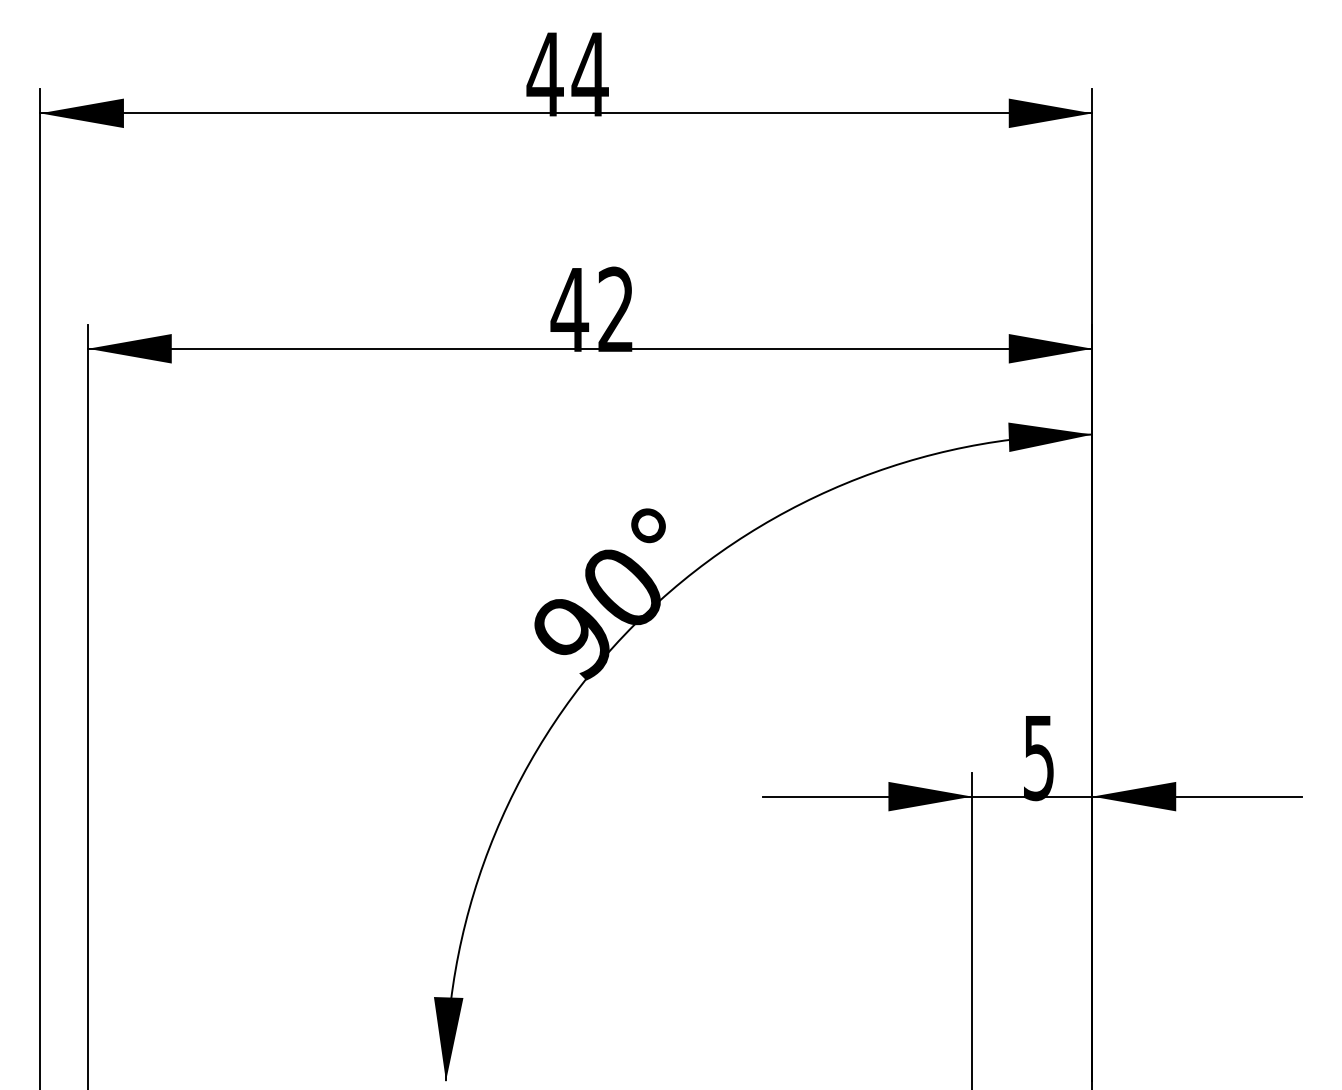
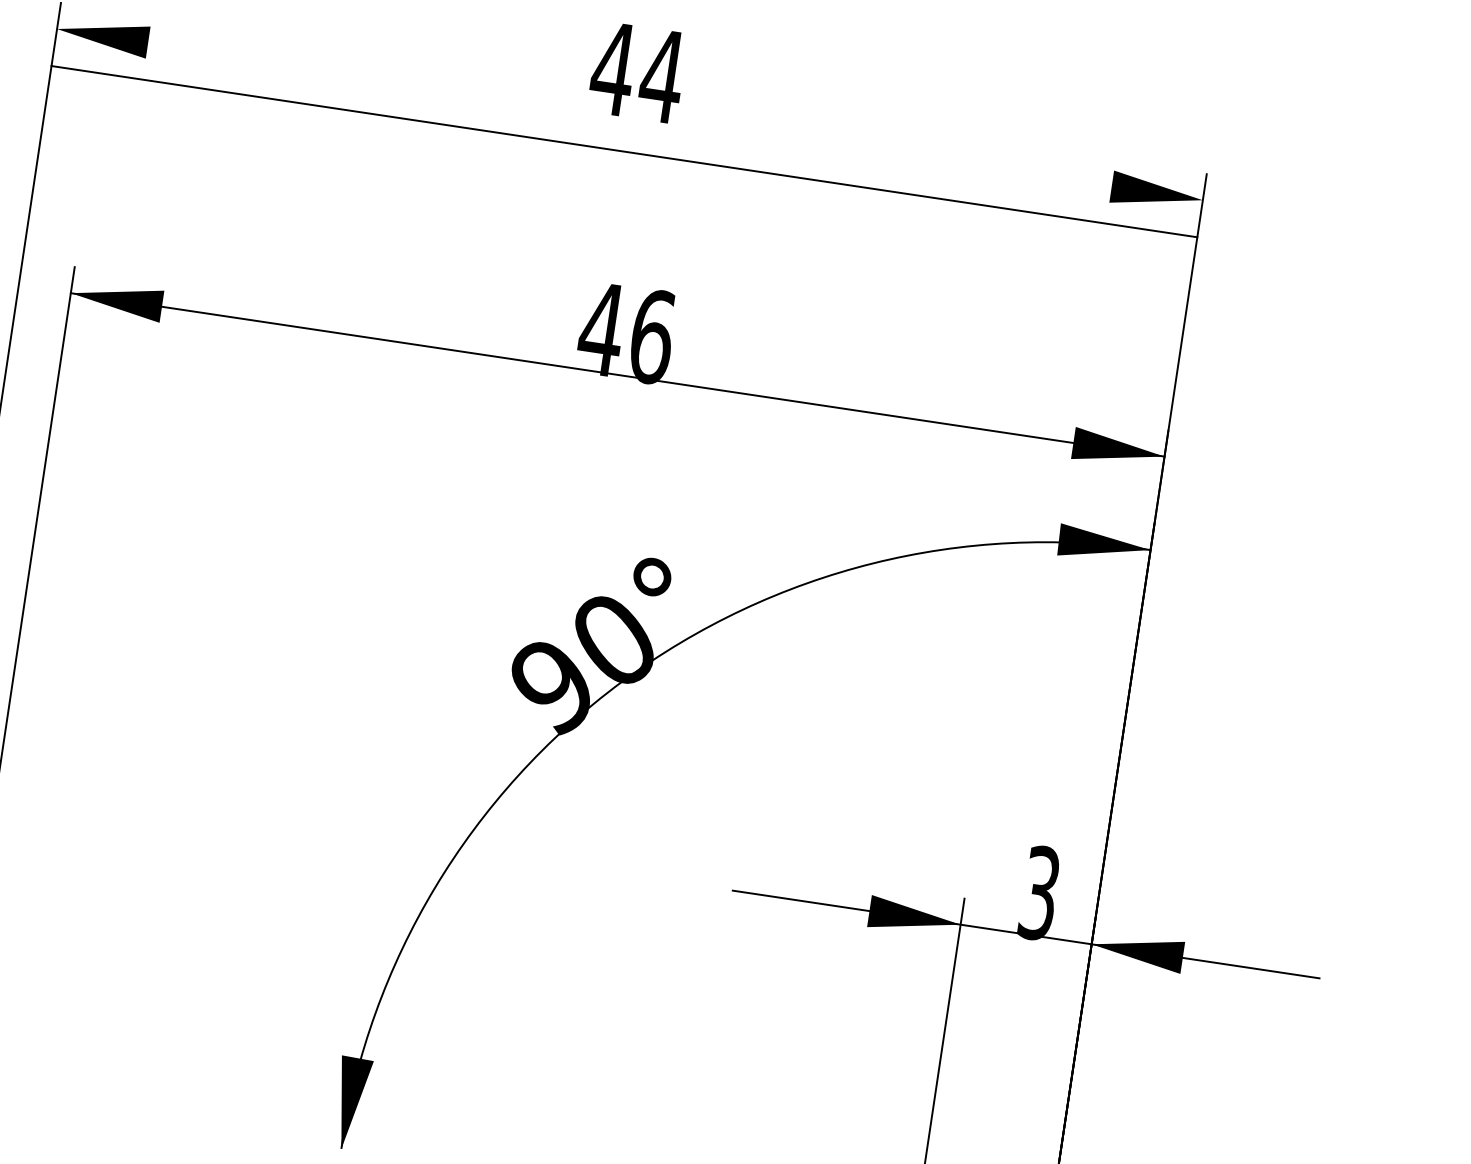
line: (566, 113) -> (624, 151), moved
text: (616, 309) -> (652, 336), 42 -> 46
text: (1039, 757) -> (1040, 893), 5 -> 3

